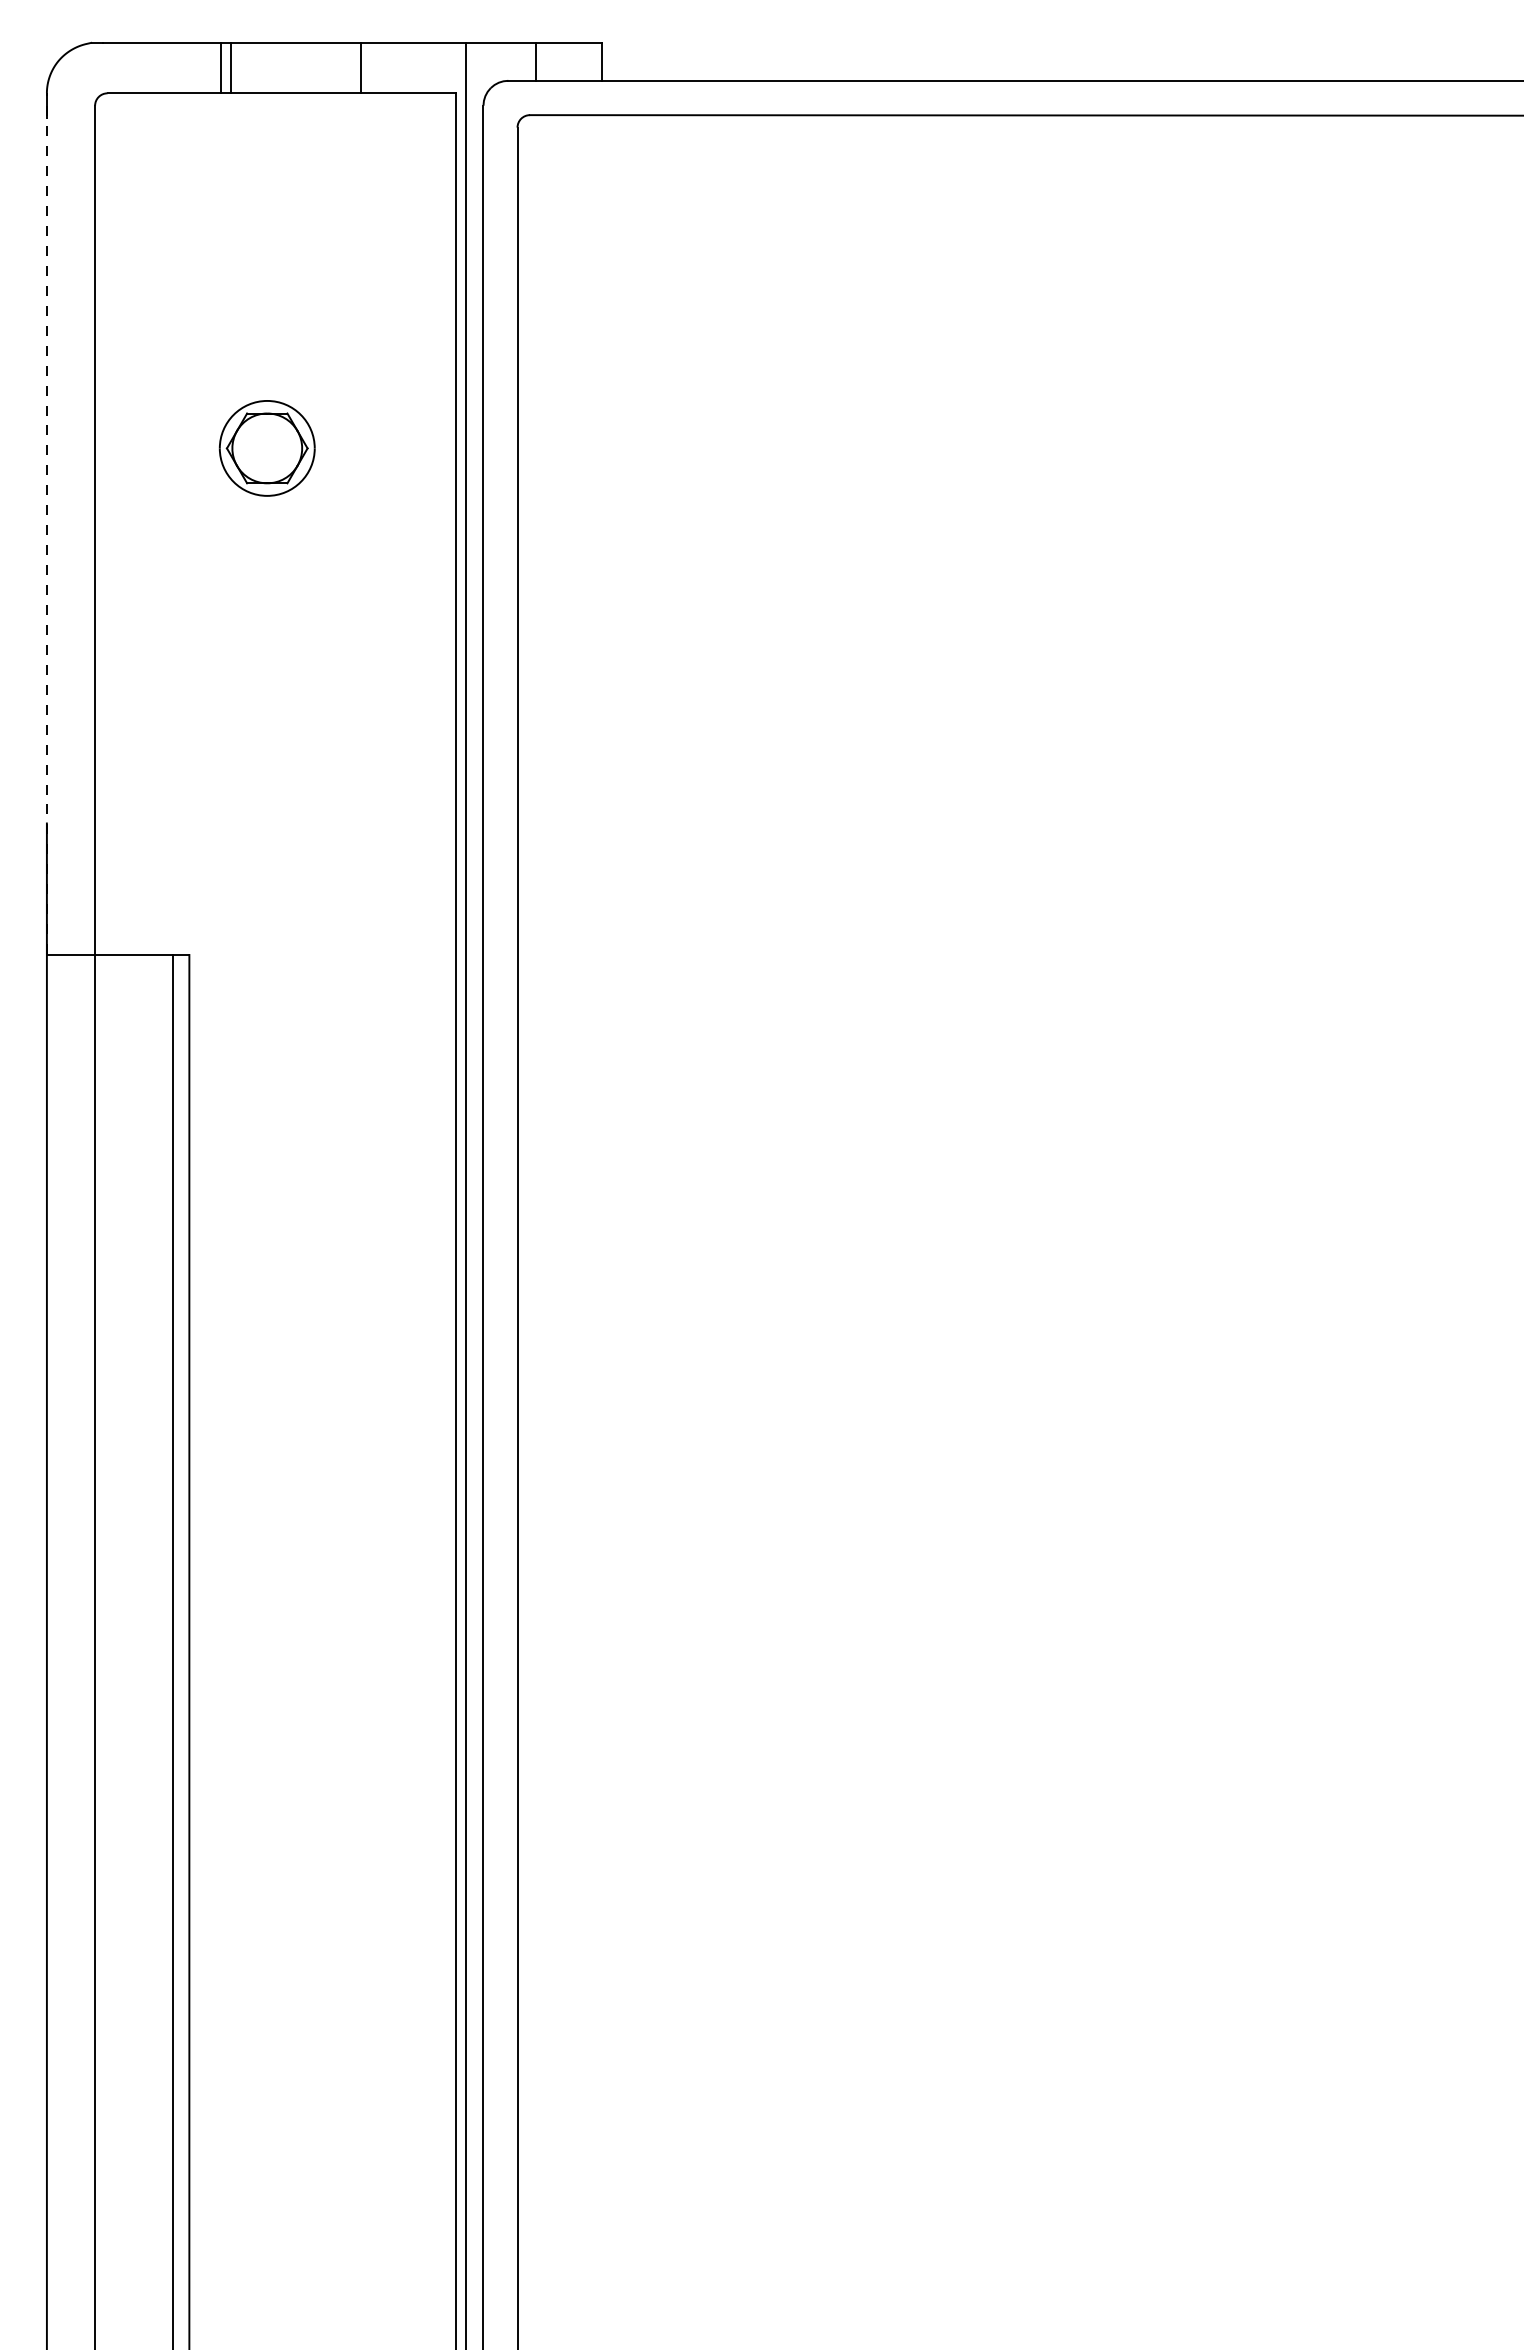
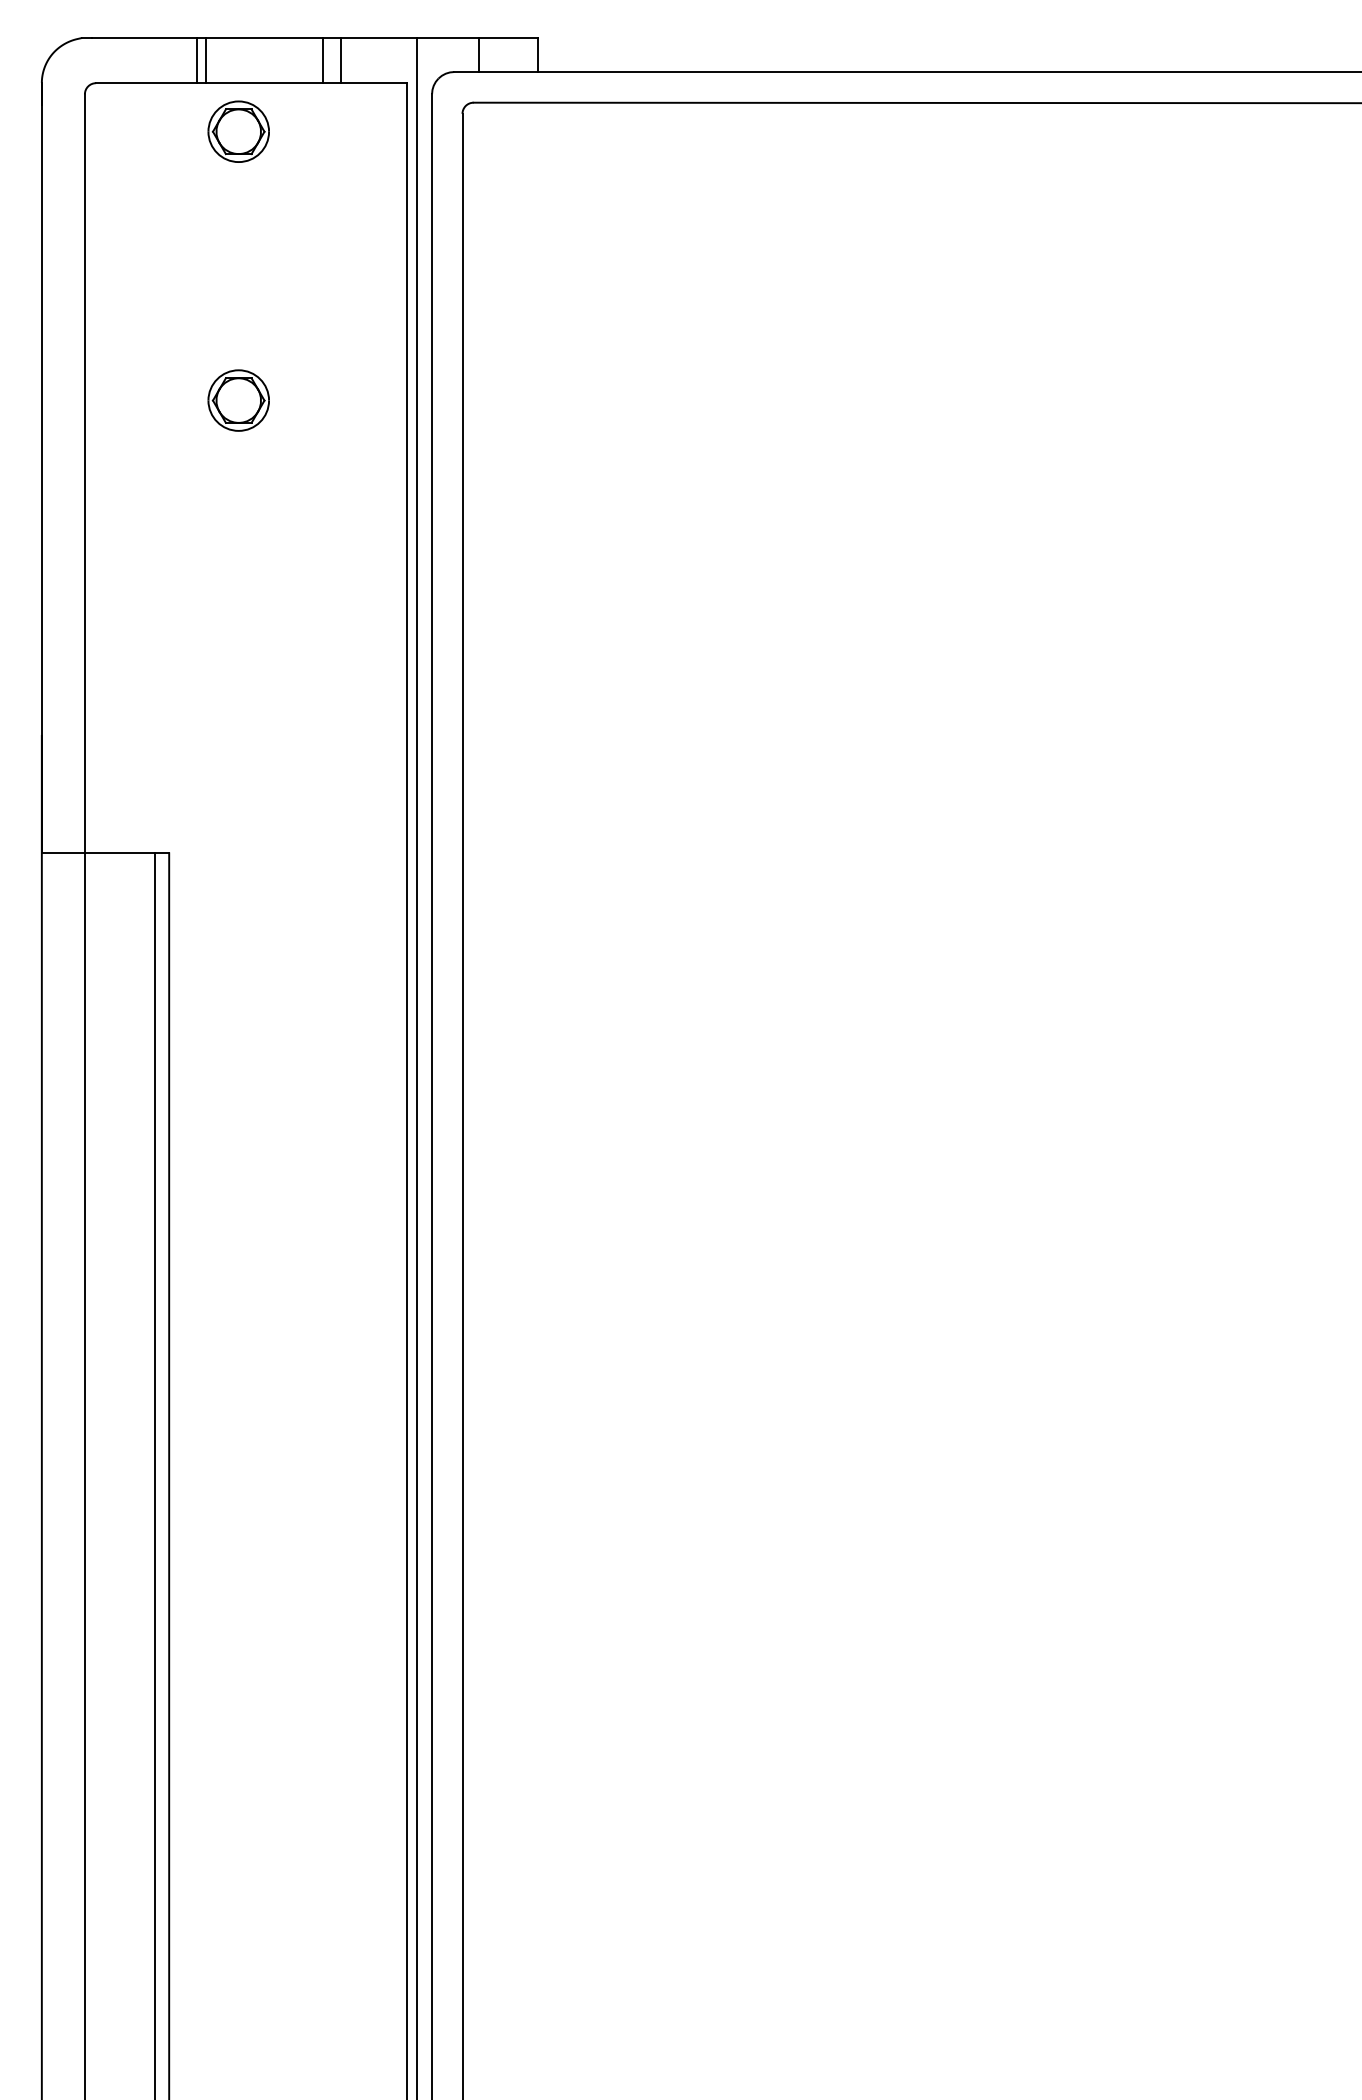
line: (381, 67) -> (340, 60), added
part: (266, 147) -> (238, 131), added
part: (266, 448) -> (238, 400), size x0.71
line: (46, 523) -> (41, 467), dashed -> solid

